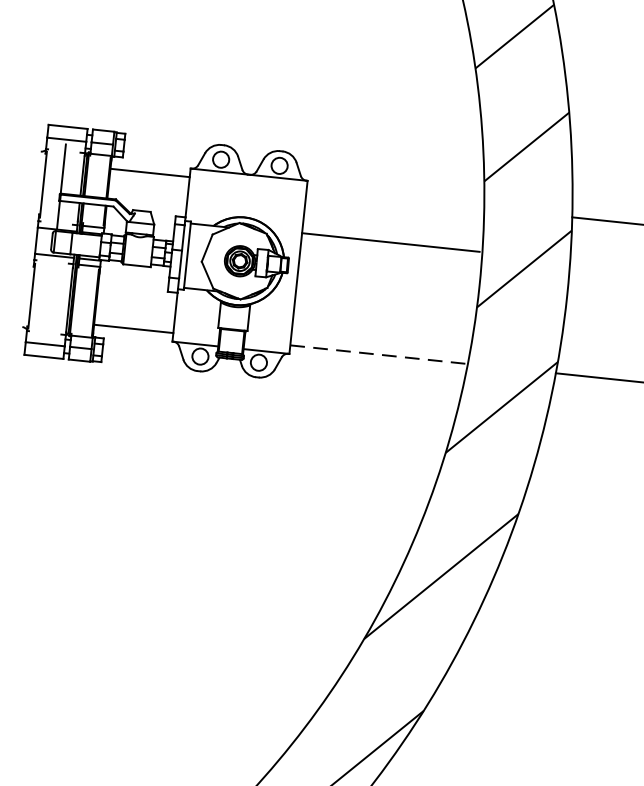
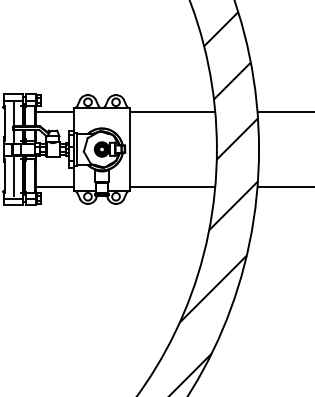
line: (390, 243) -> (172, 112), moved
line: (49, 298) -> (13, 176), added
line: (378, 353) -> (172, 186), dashed -> solid

